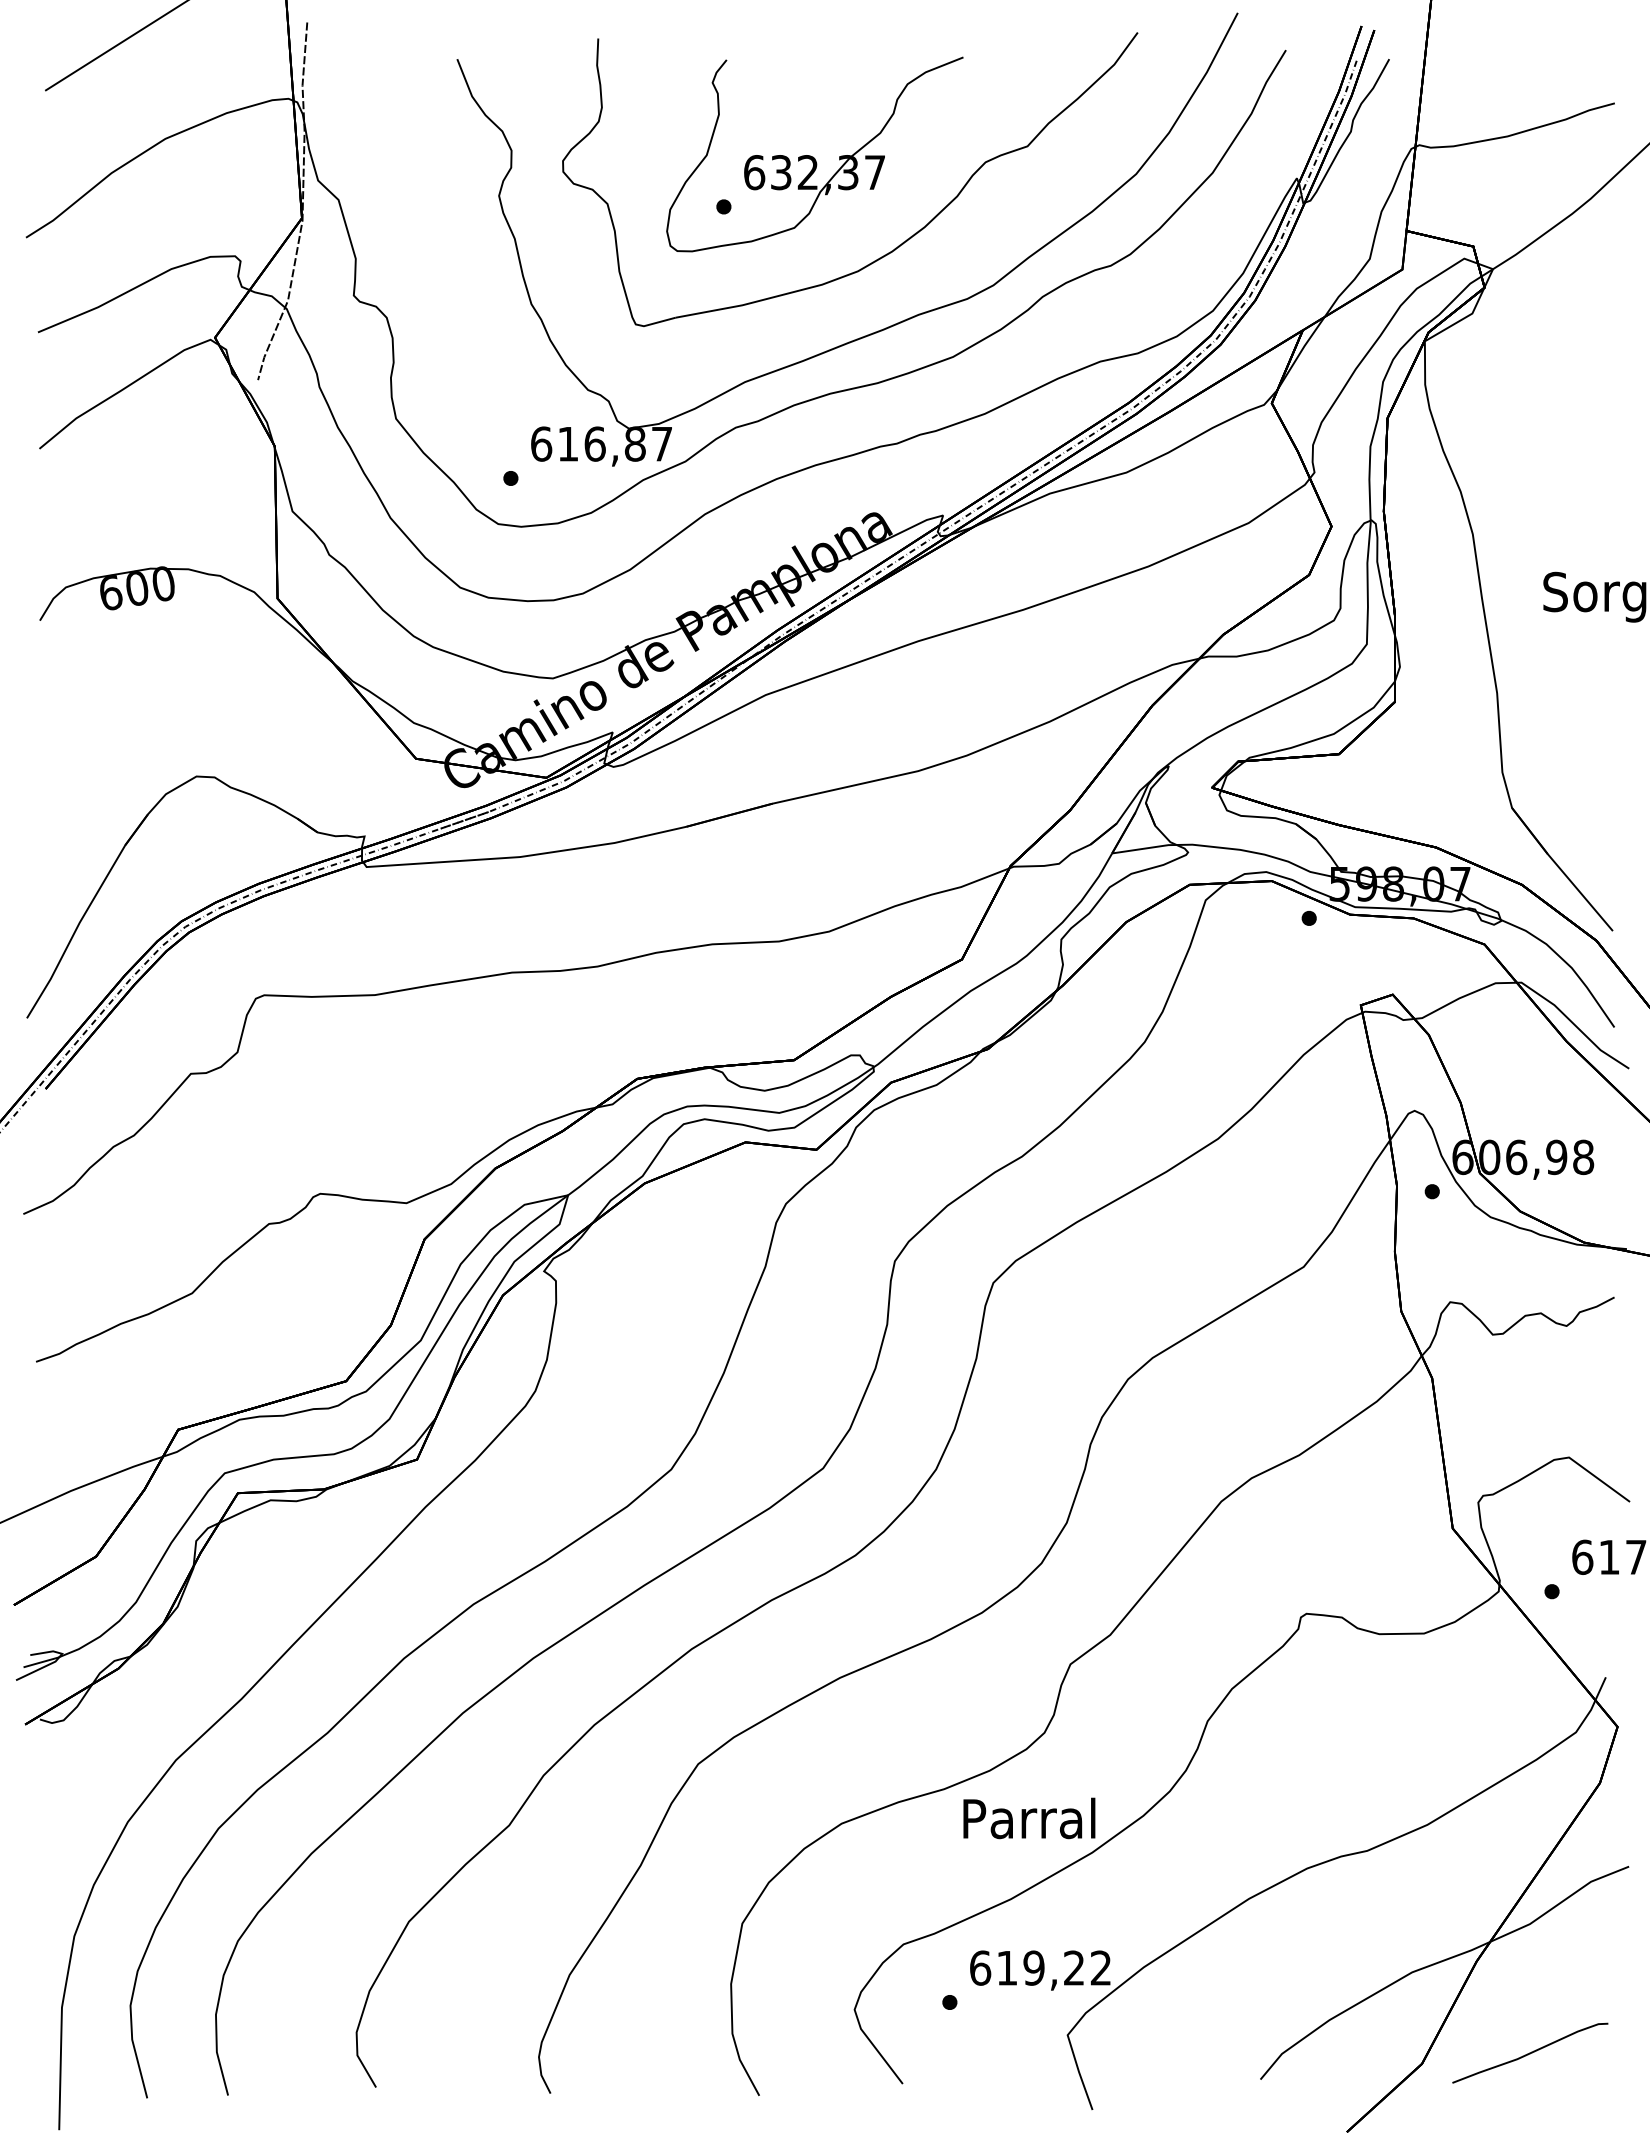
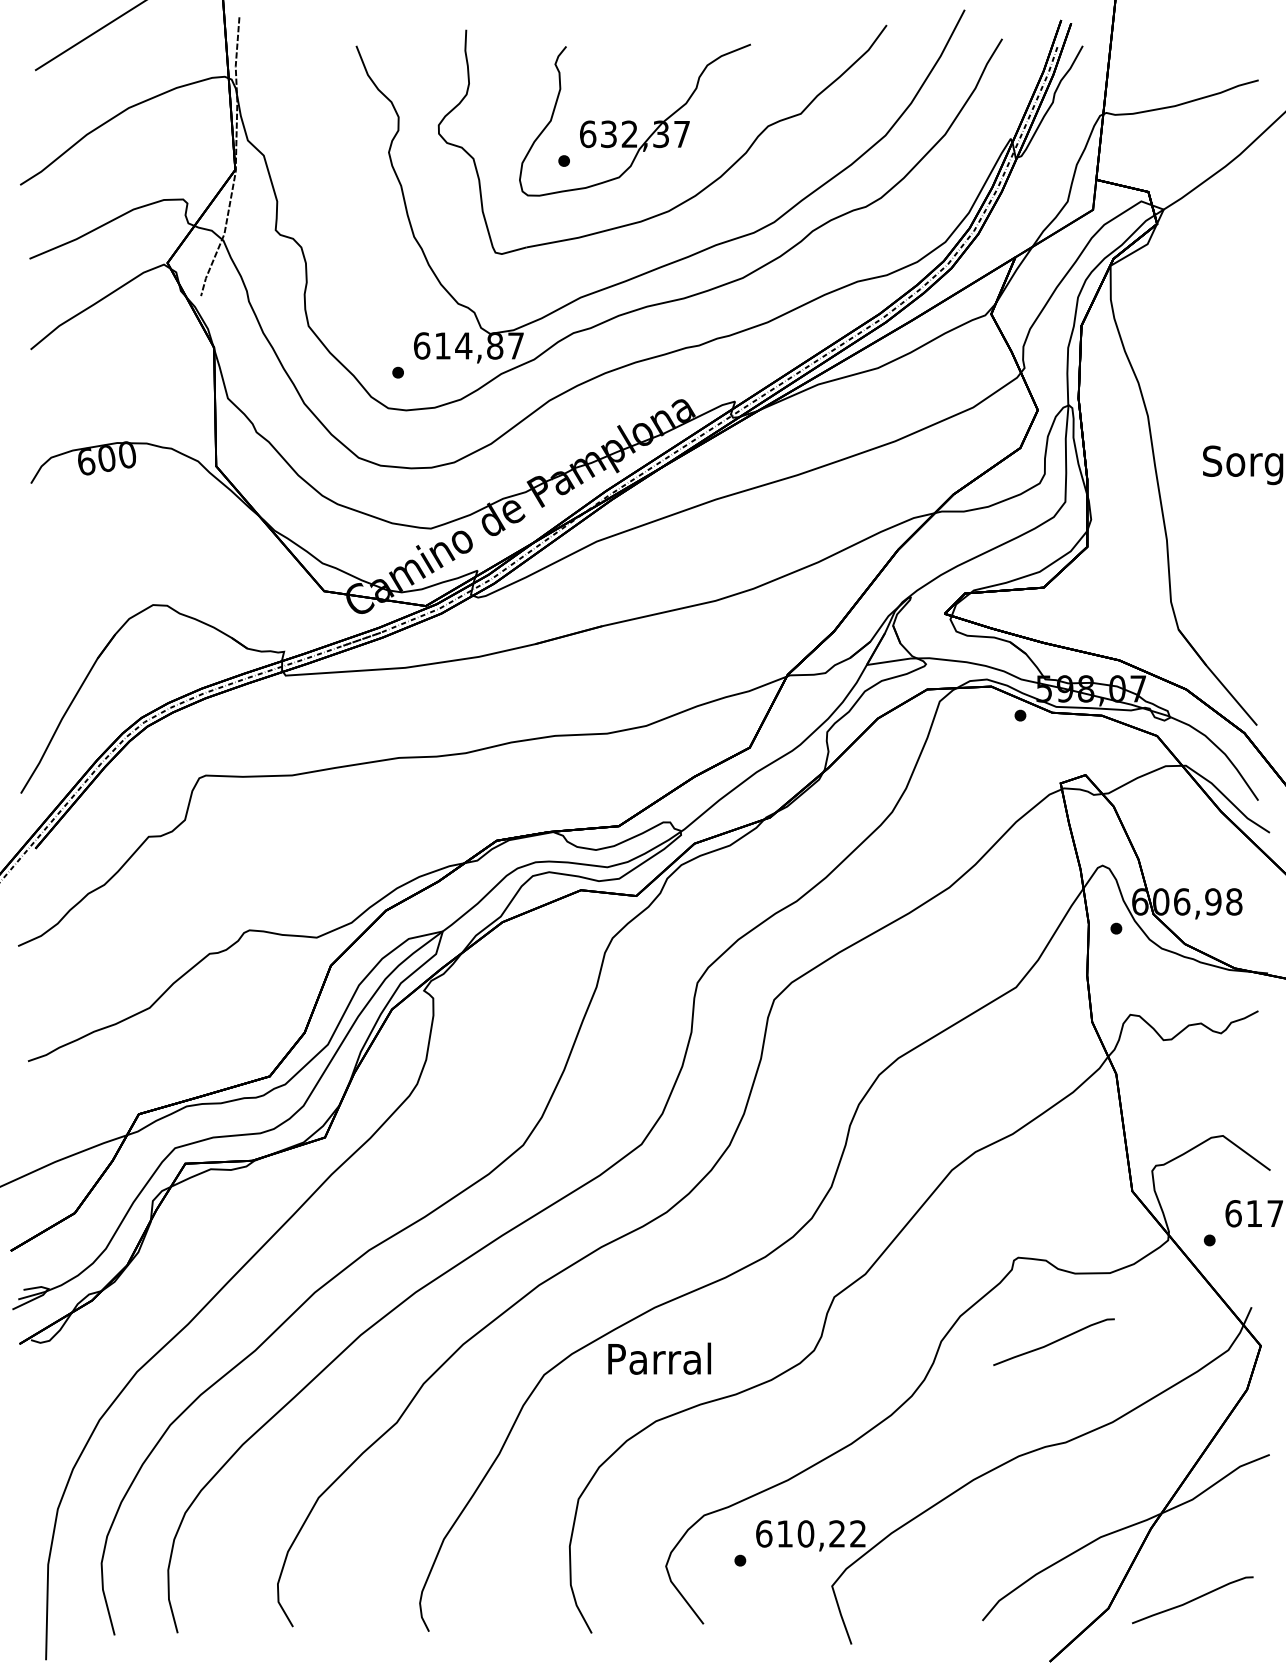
text: (594, 443) -> (463, 345), 616,87 -> 614,87
curve: (1352, 1721) -> (1054, 1341), added
text: (1029, 1818) -> (659, 1358), moved
text: (1033, 1967) -> (805, 1533), 619,22 -> 610,22

